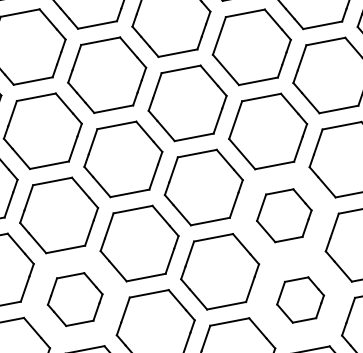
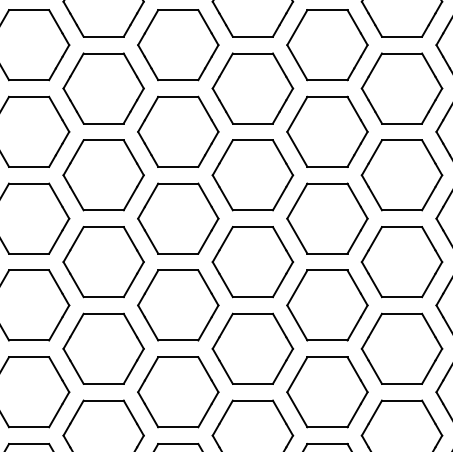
part: (284, 215) -> (327, 305), size x1.43
part: (75, 299) -> (103, 348), size x1.43
part: (300, 300) -> (327, 392), size x1.67

